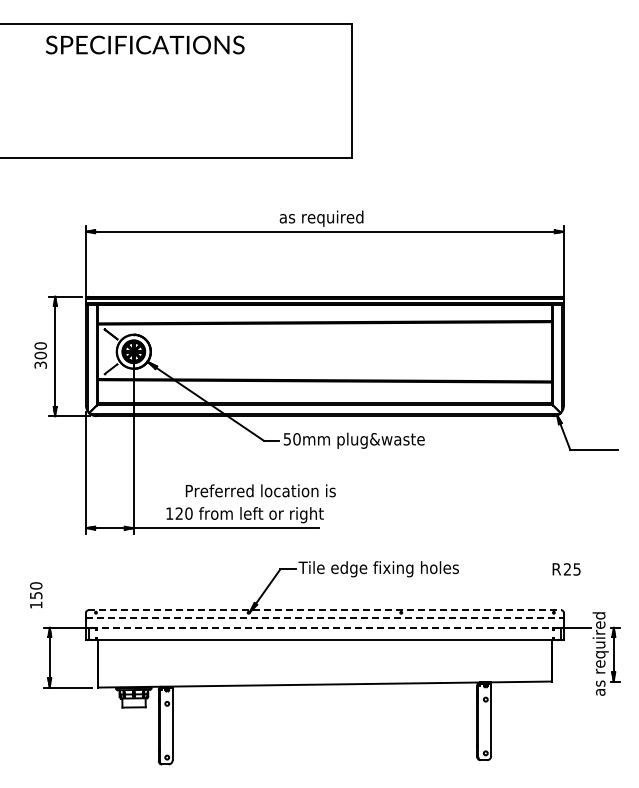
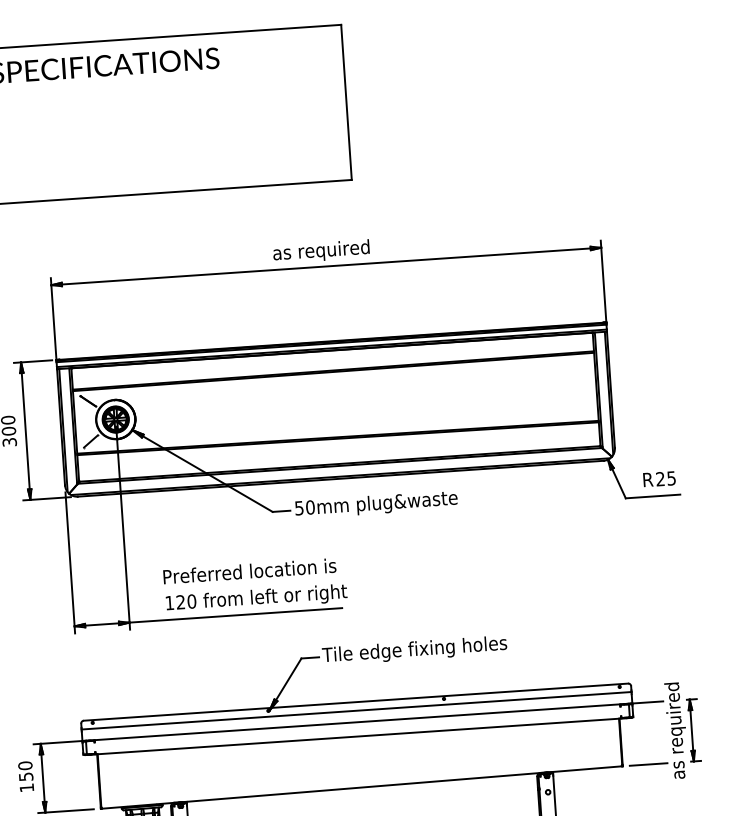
text: (260, 490) -> (249, 570), moved
text: (566, 569) -> (659, 479), moved
text: (36, 595) -> (26, 776), moved
line: (324, 610) -> (355, 702), dashed -> solid
line: (324, 617) -> (356, 710), dashed -> solid
line: (324, 627) -> (356, 721), dashed -> solid
line: (574, 681) -> (648, 764), added

